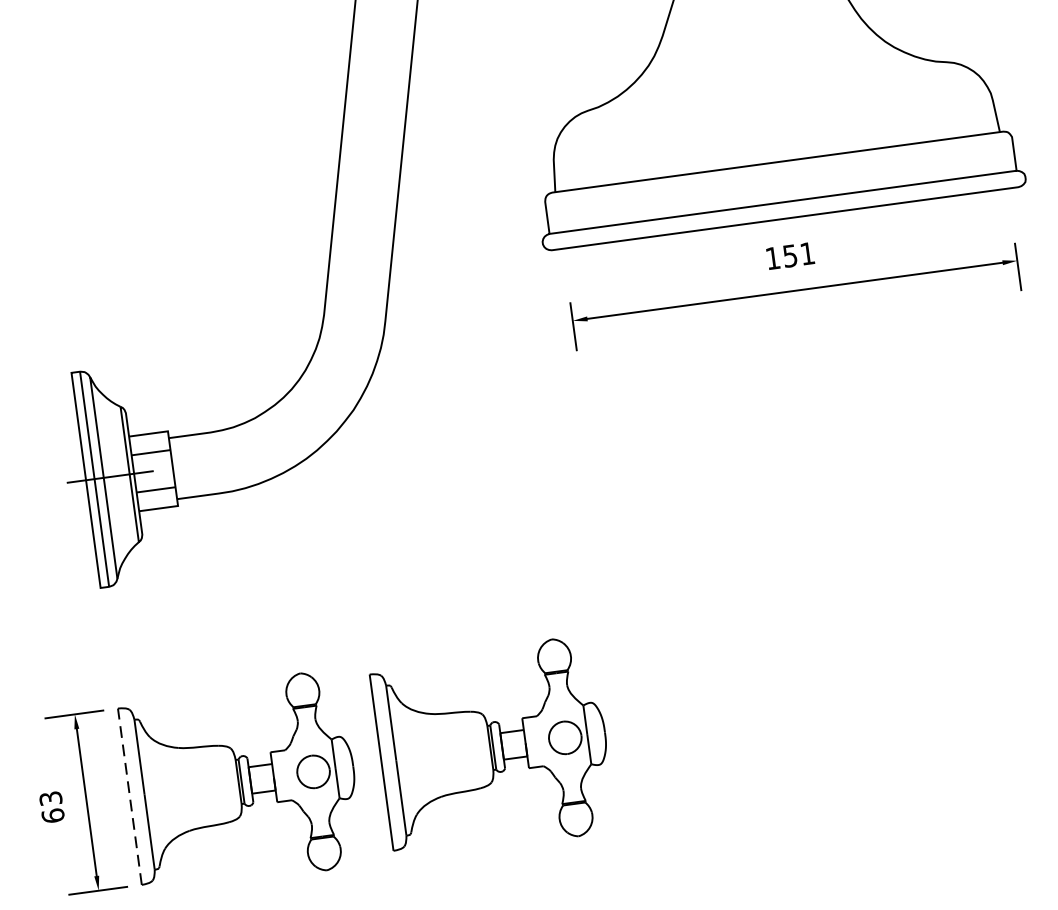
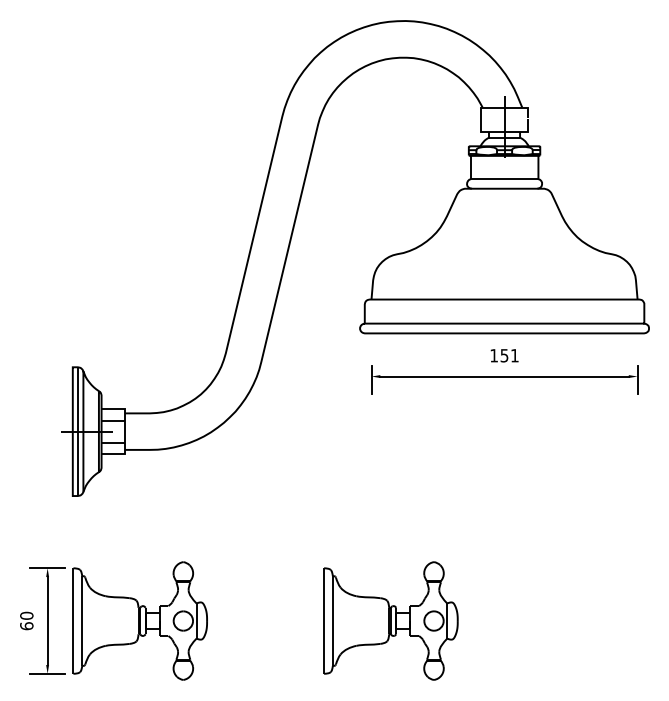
part: (492, 746) -> (390, 620), moved
line: (130, 797) -> (73, 621), dashed -> solid
text: (50, 798) -> (26, 615), 63 -> 60

